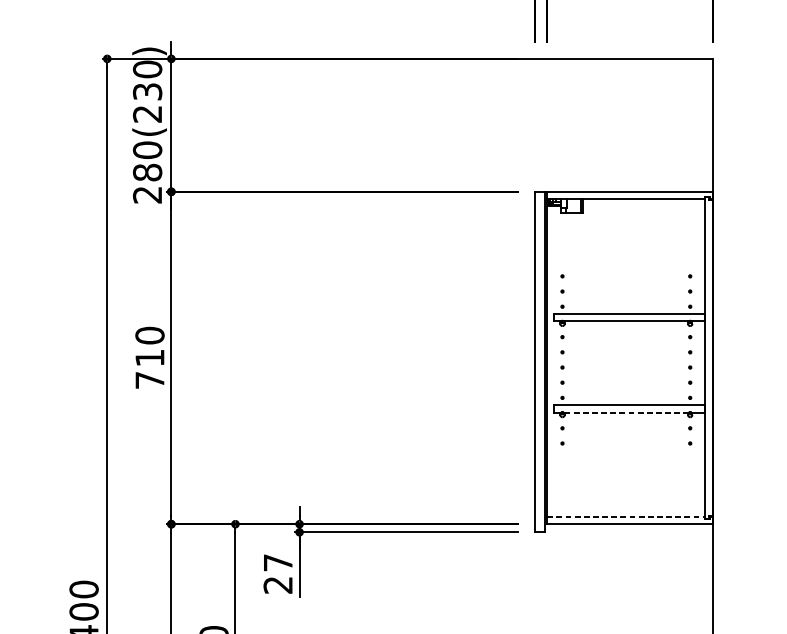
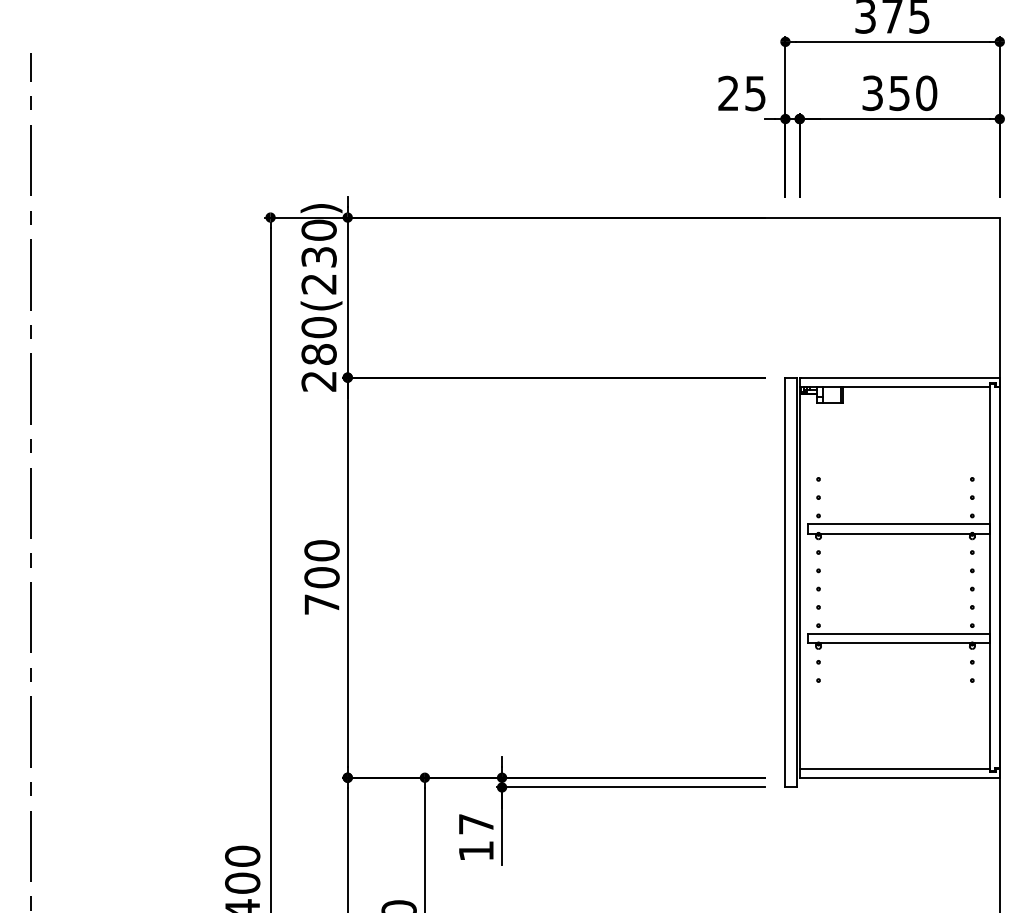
text: (149, 357) -> (321, 577), 710 -> 700
line: (626, 412) -> (895, 643), dashed -> solid
line: (626, 516) -> (895, 768), dashed -> solid
text: (277, 585) -> (475, 851), 27 -> 17

